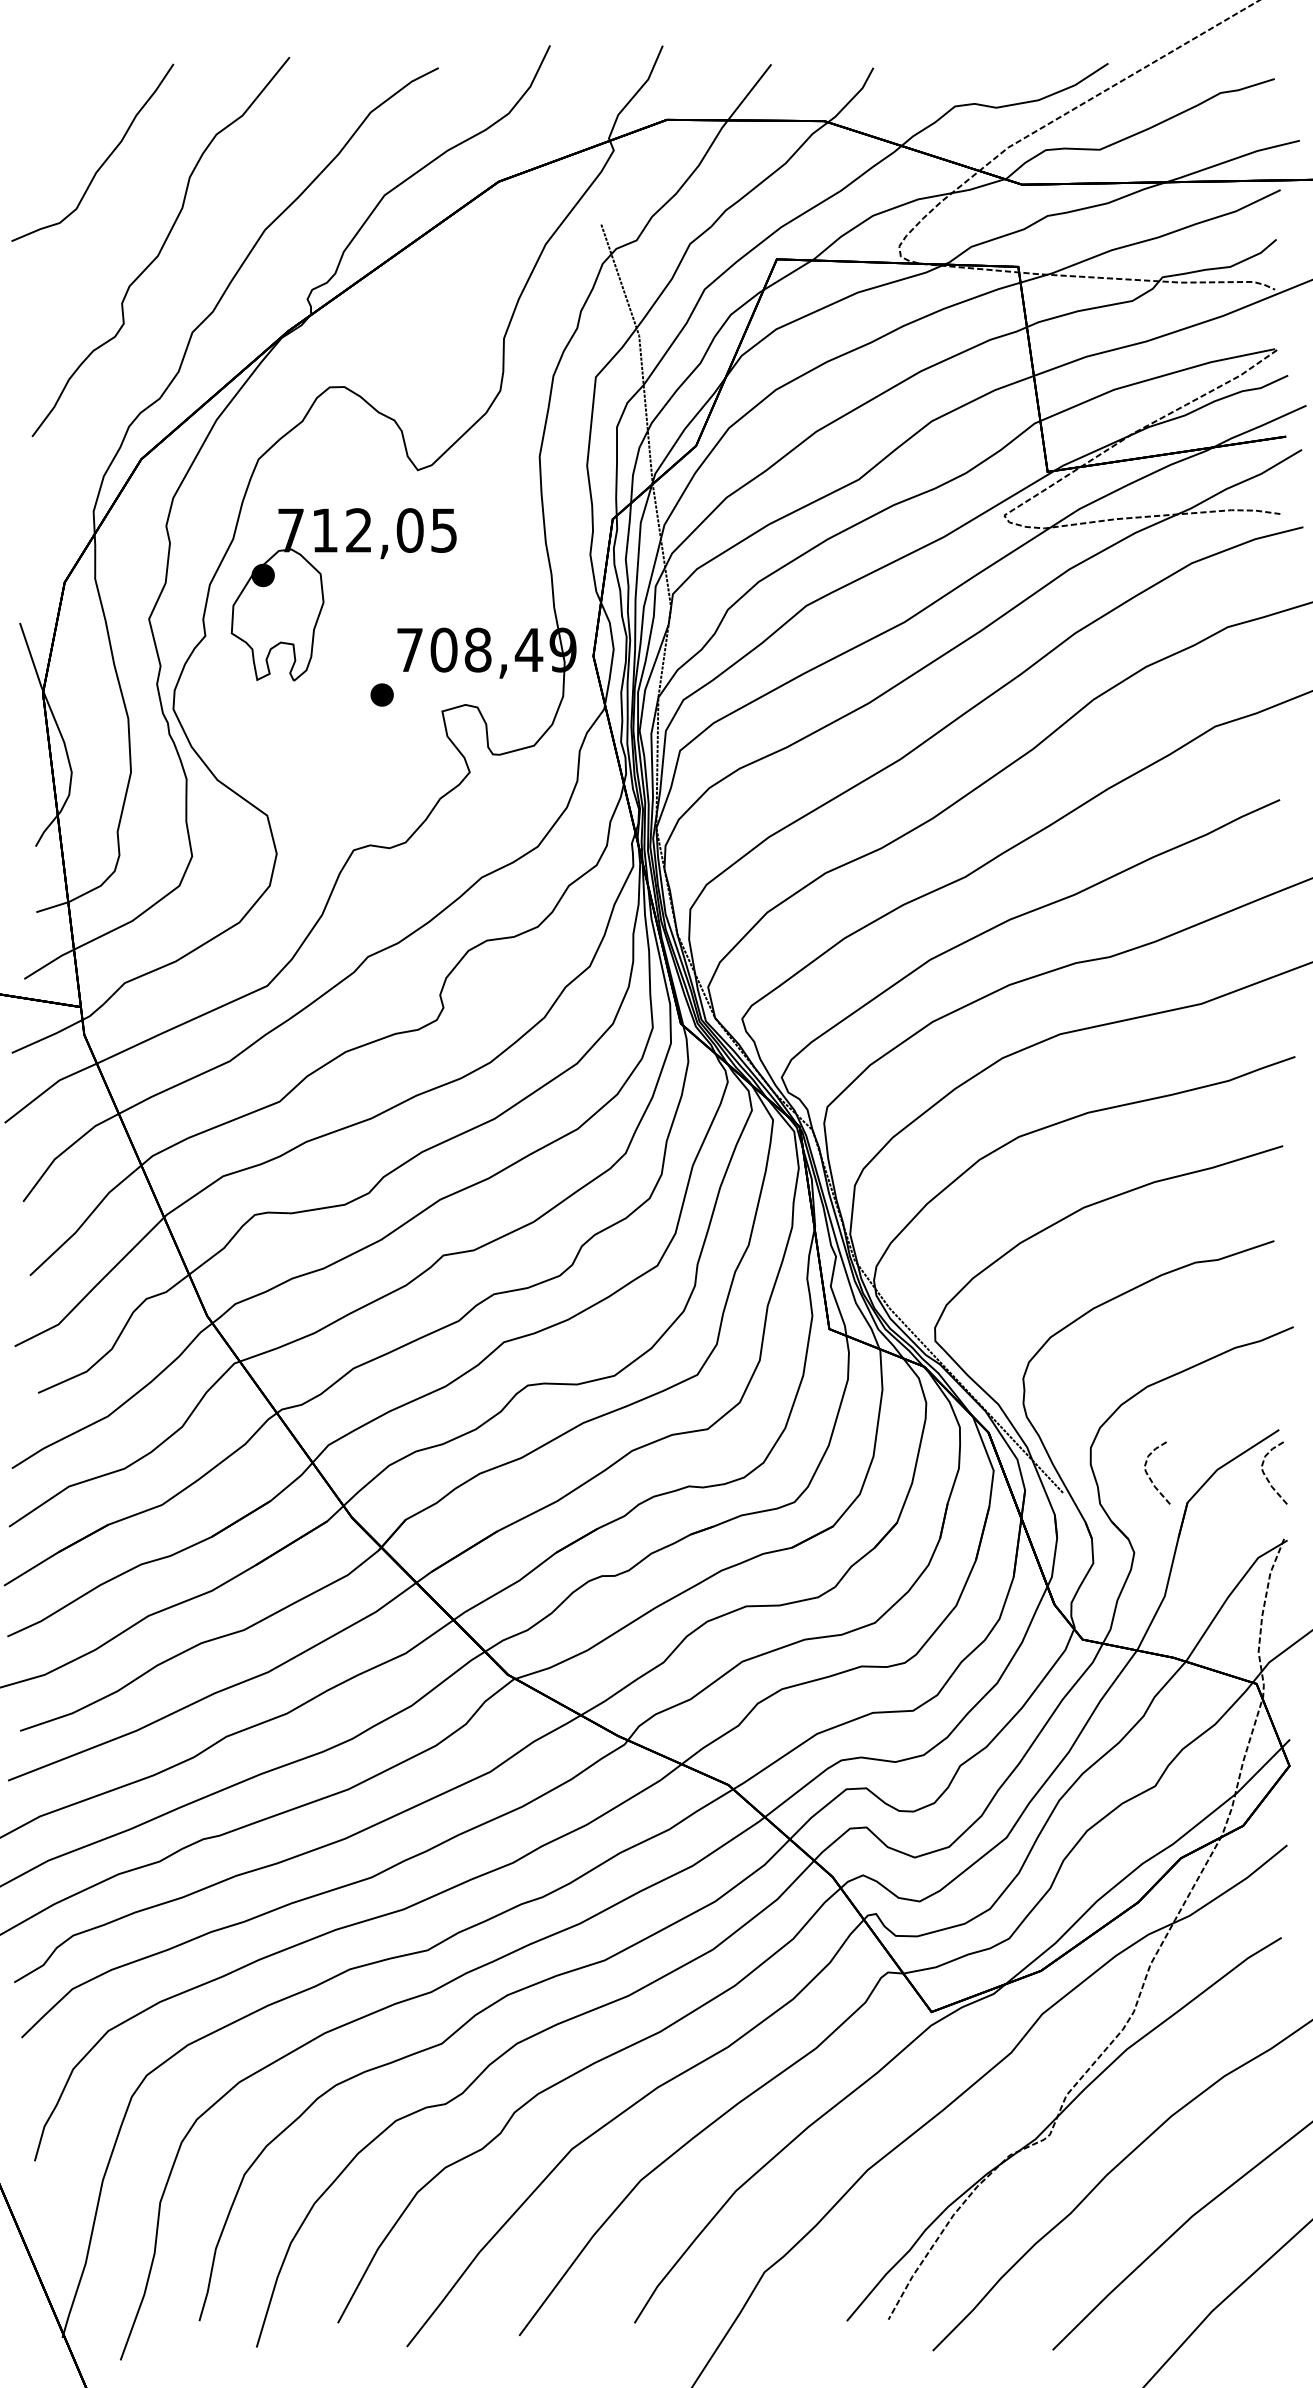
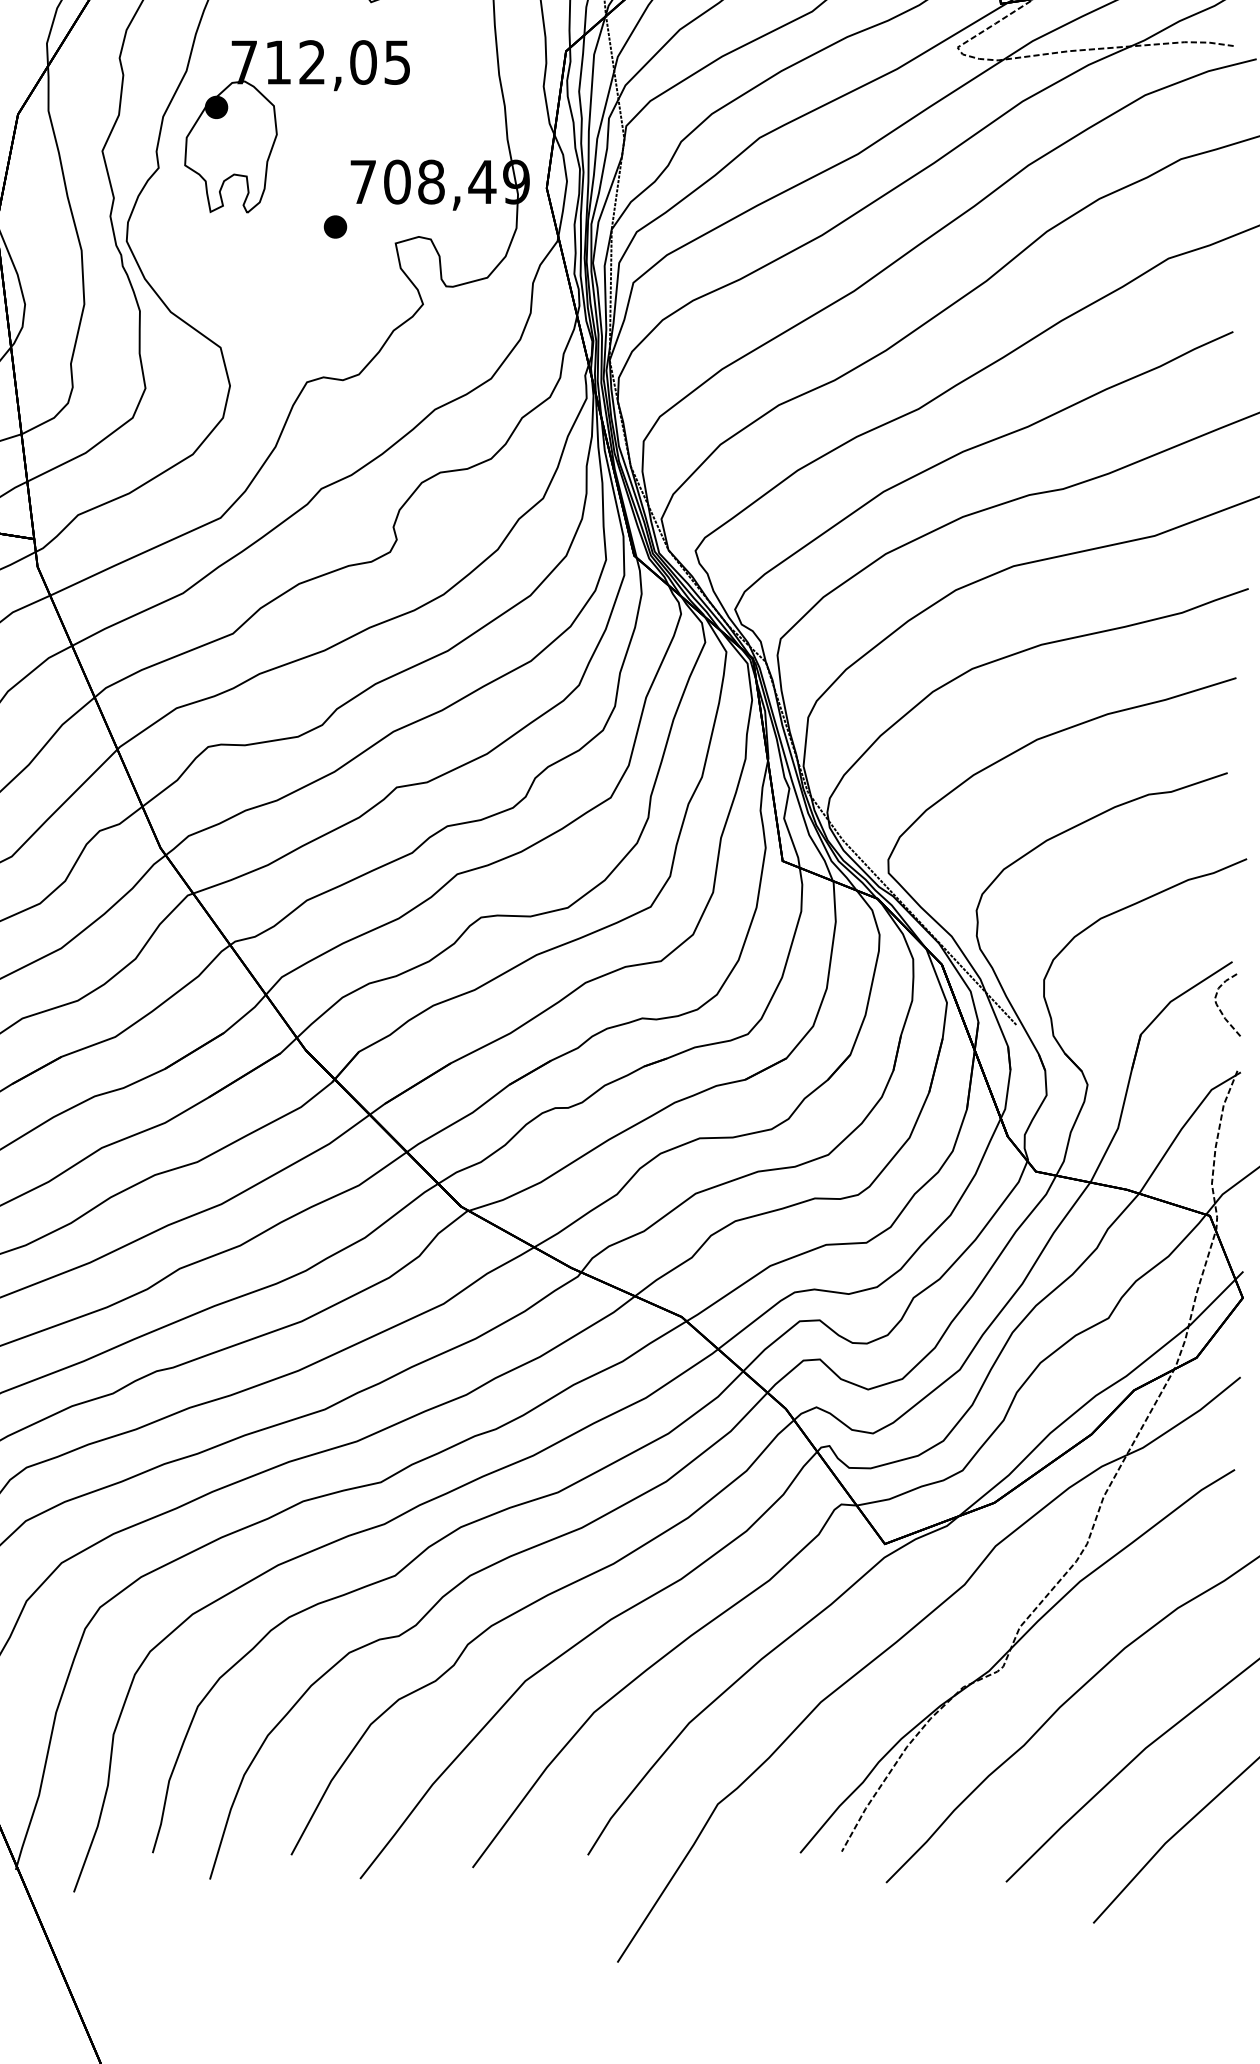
curve: (1150, 1477) -> (1103, 1009), removed

